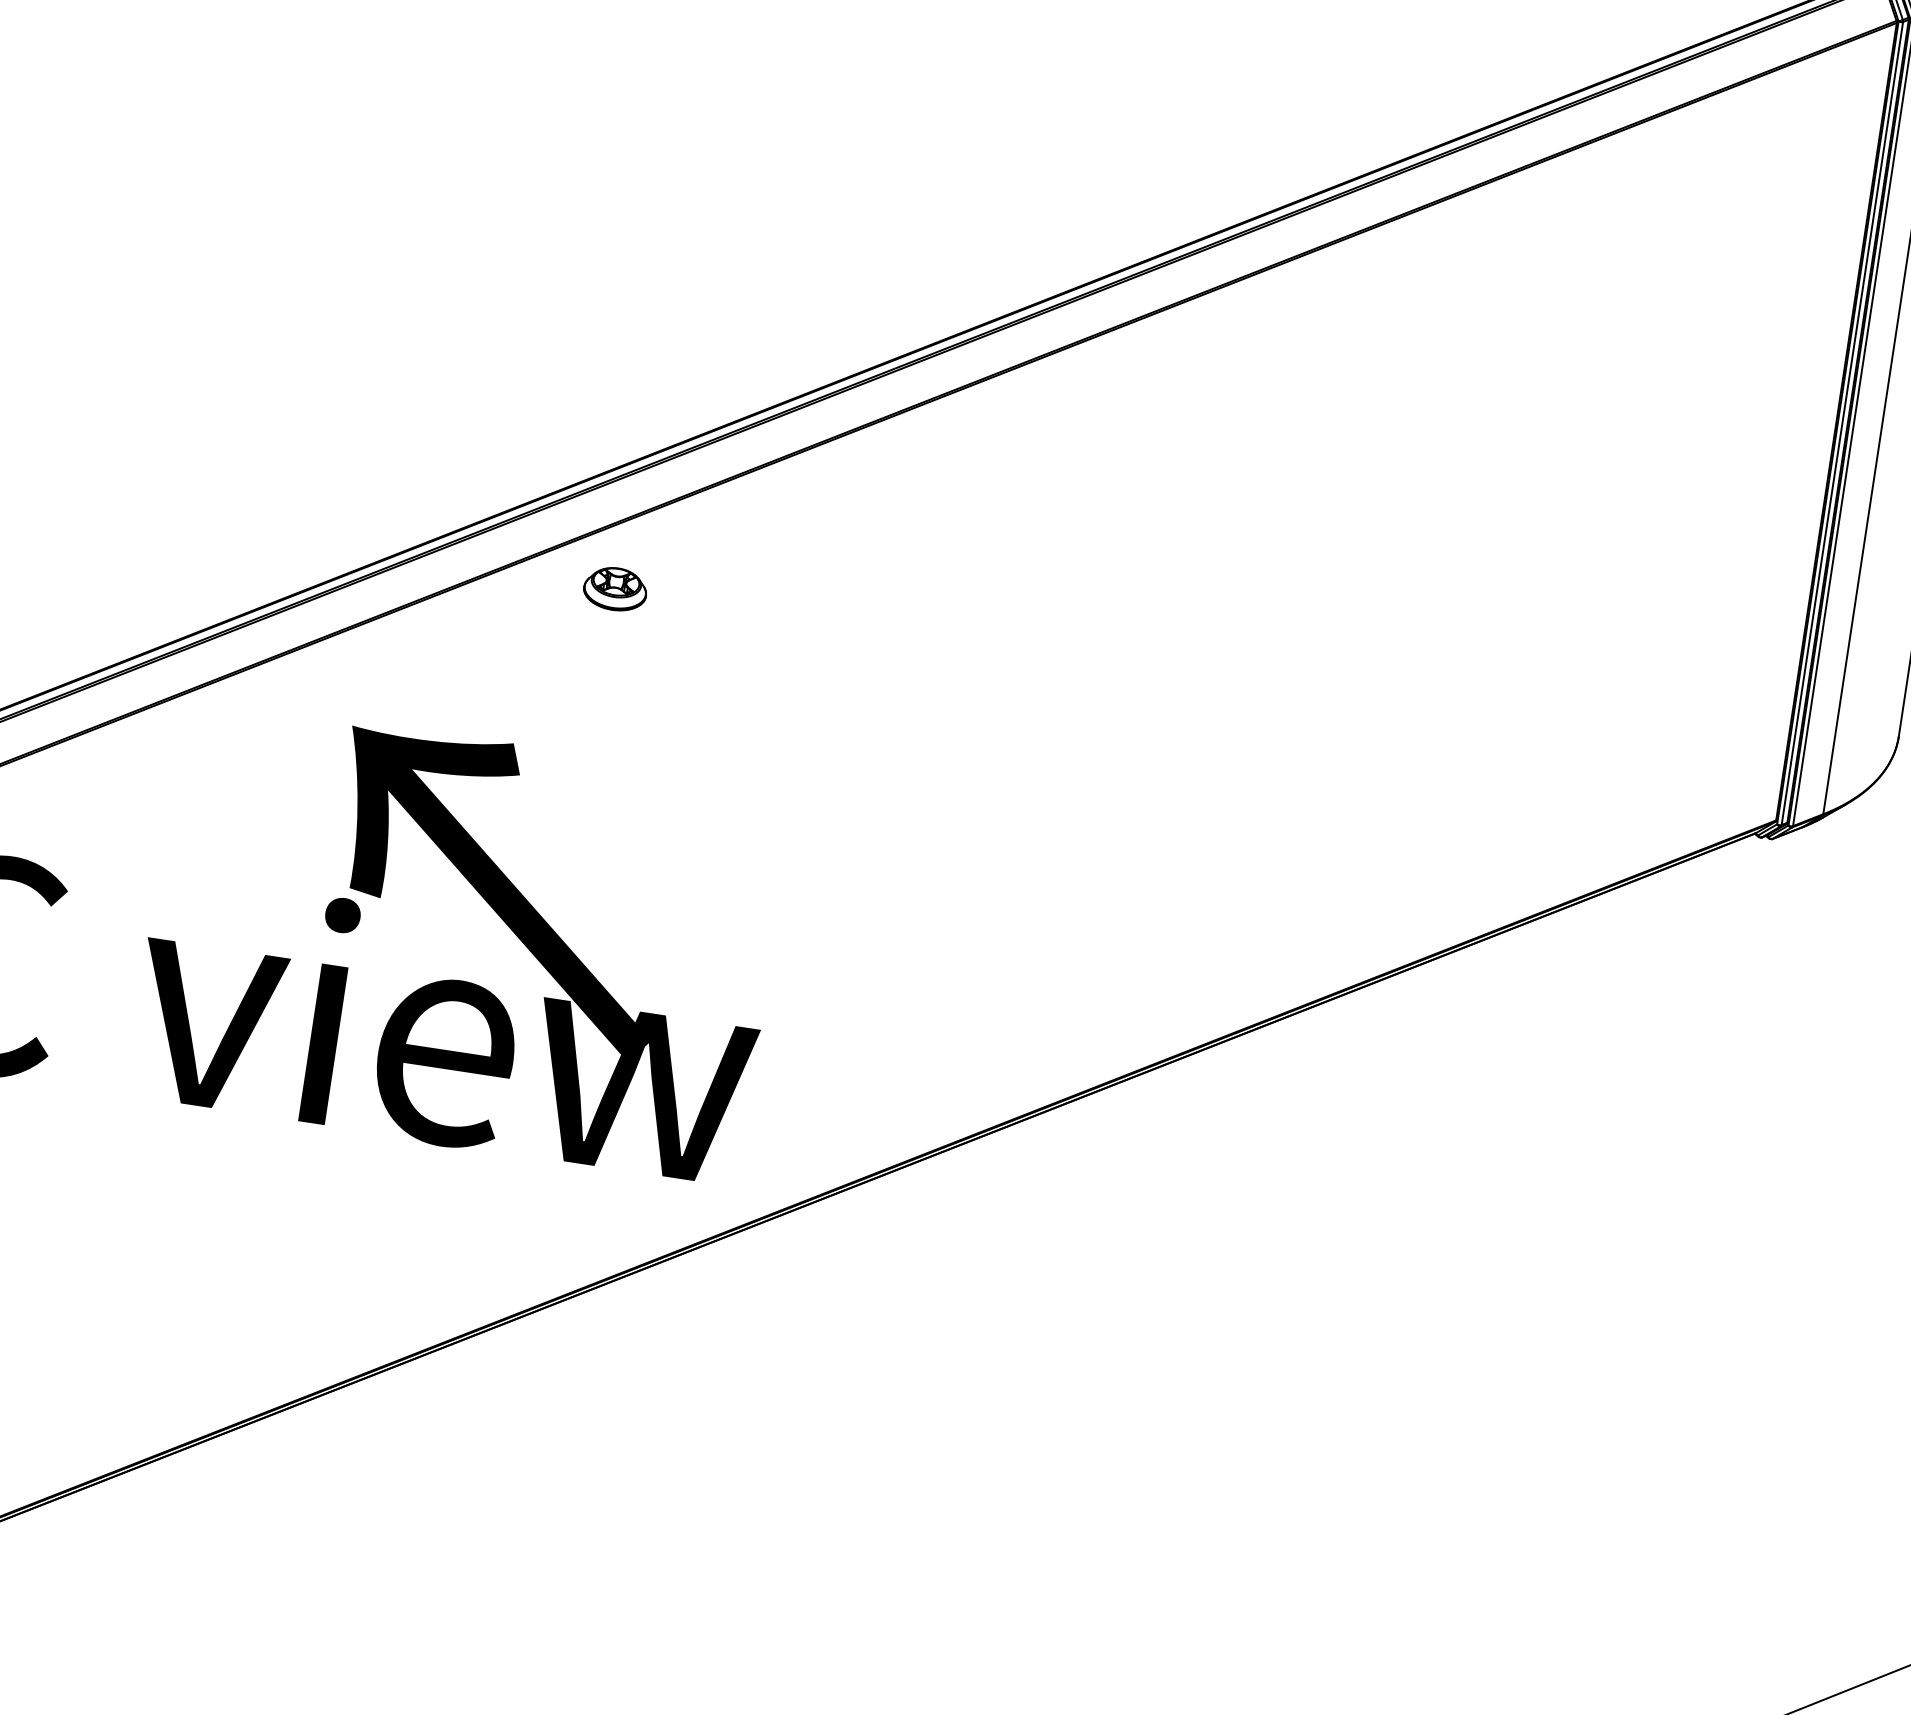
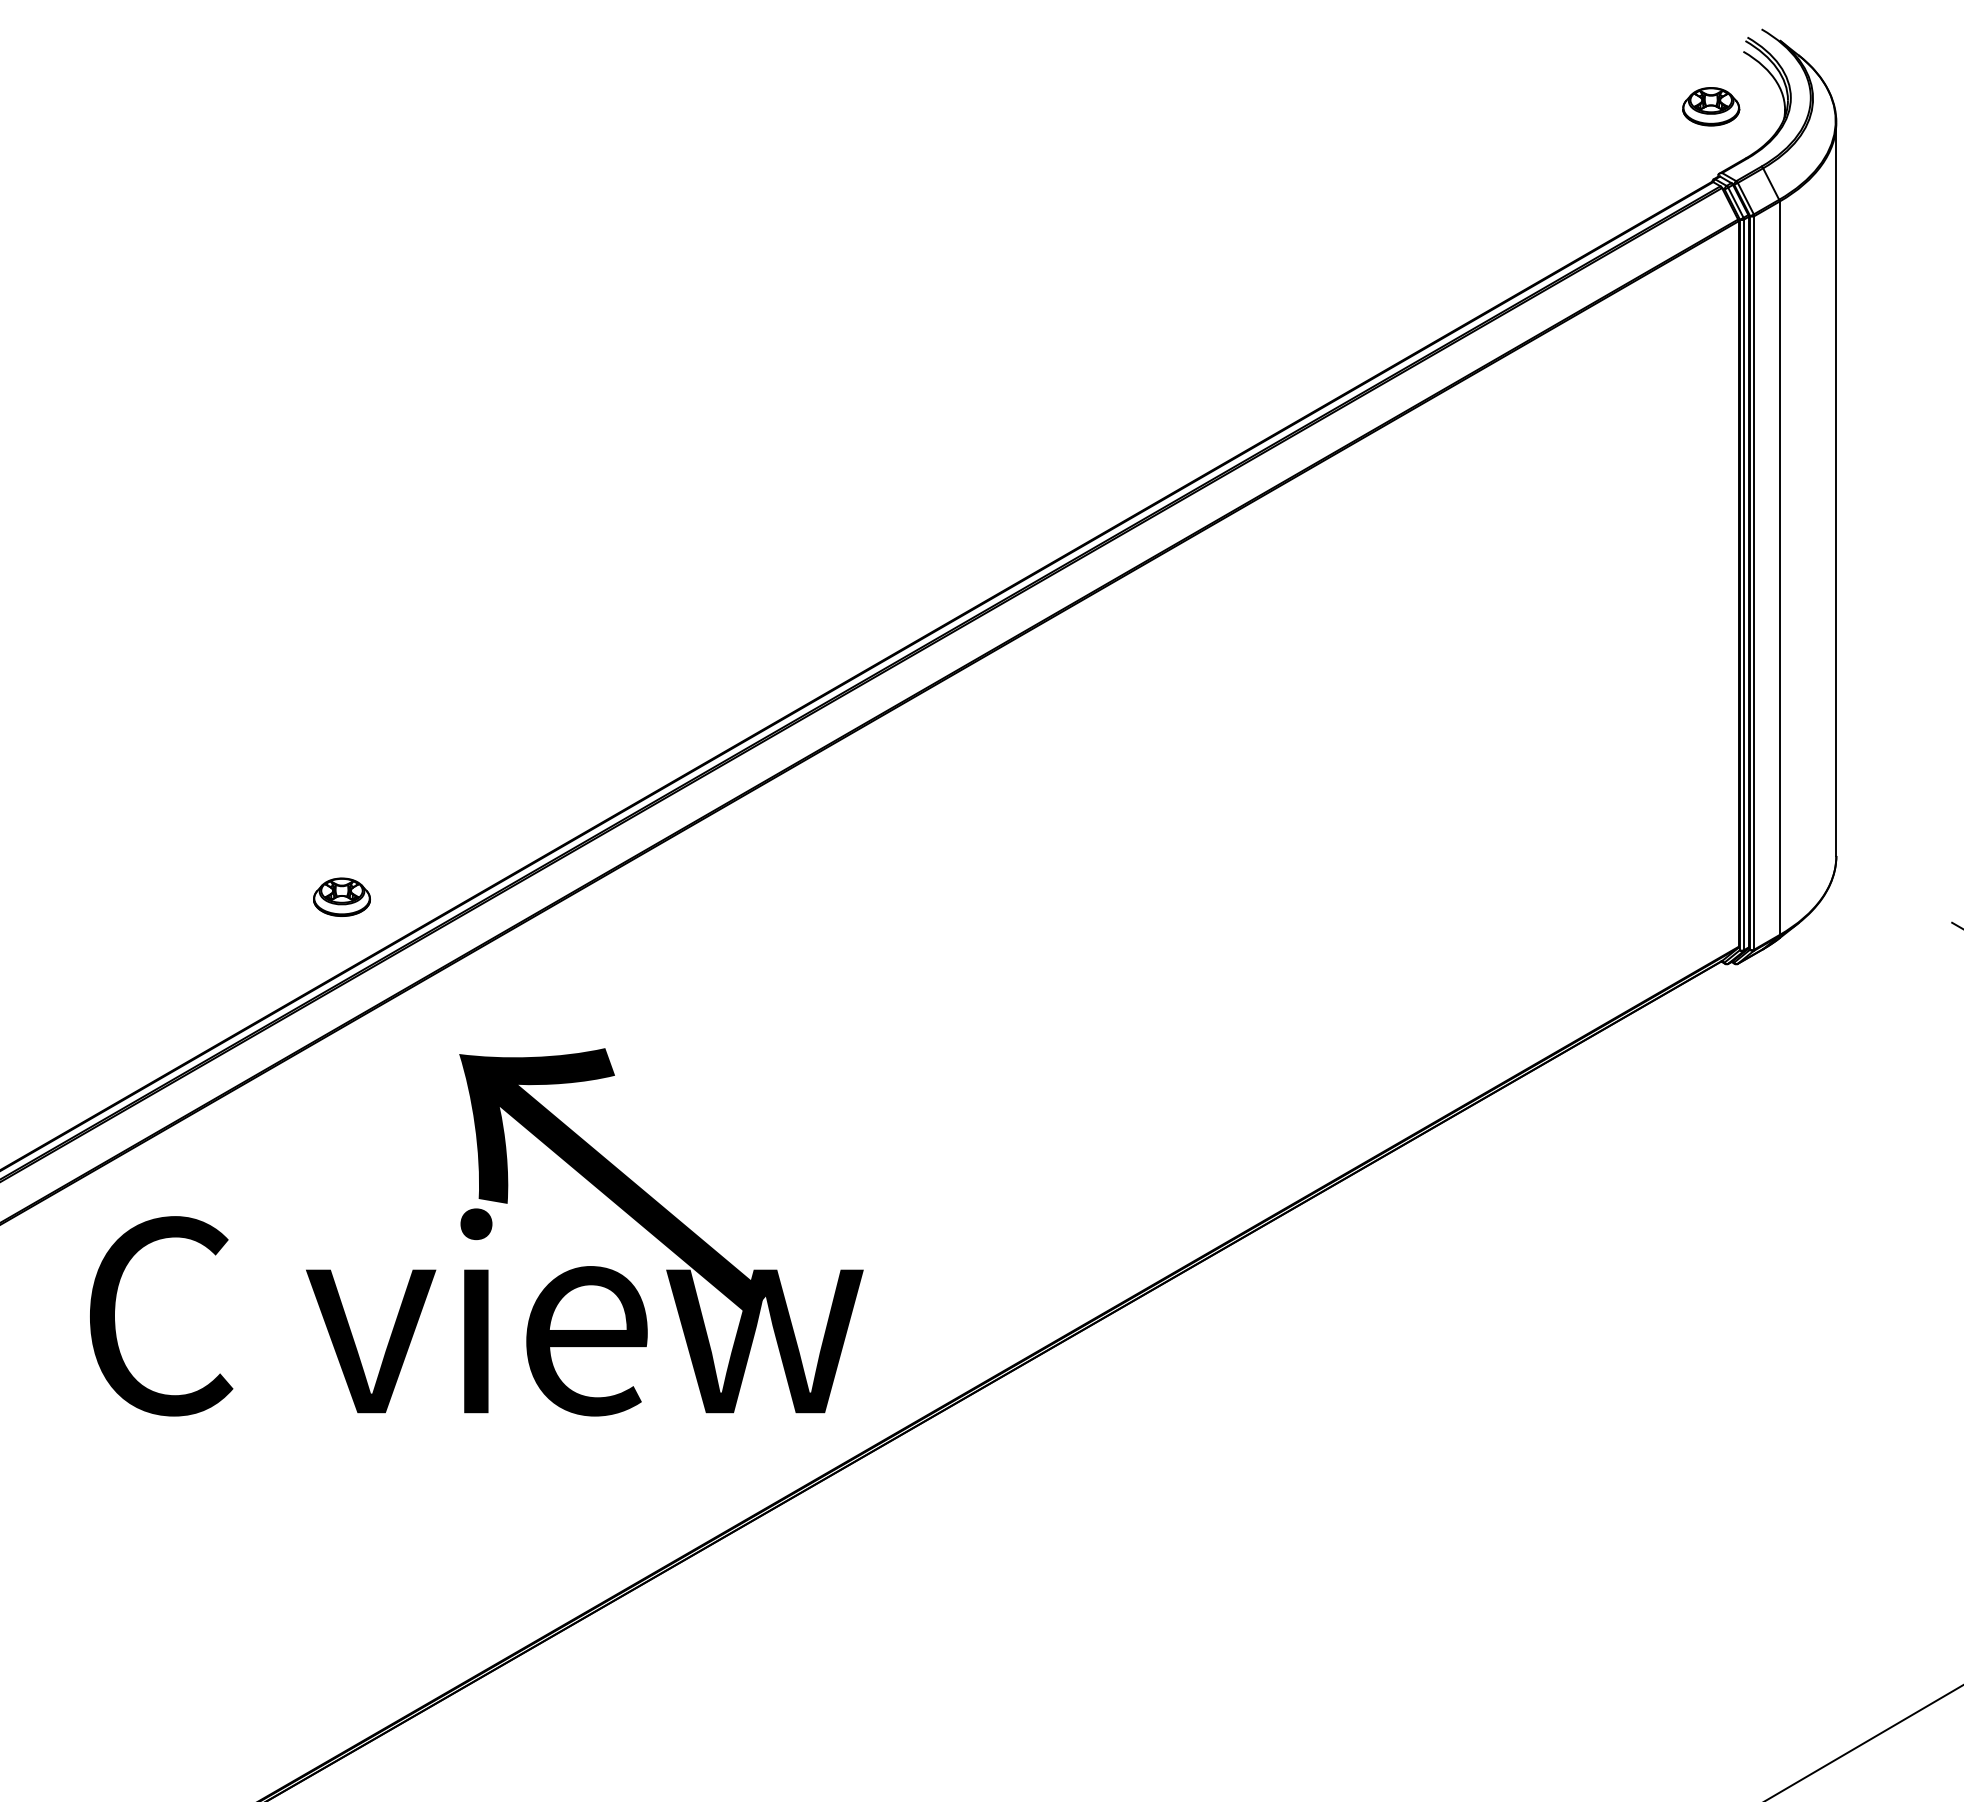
part: (615, 588) -> (341, 896), moved

